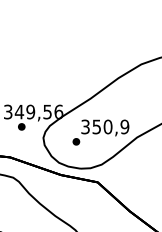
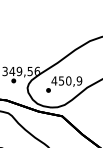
text: (85, 126) -> (54, 80), 350,9 -> 450,9

